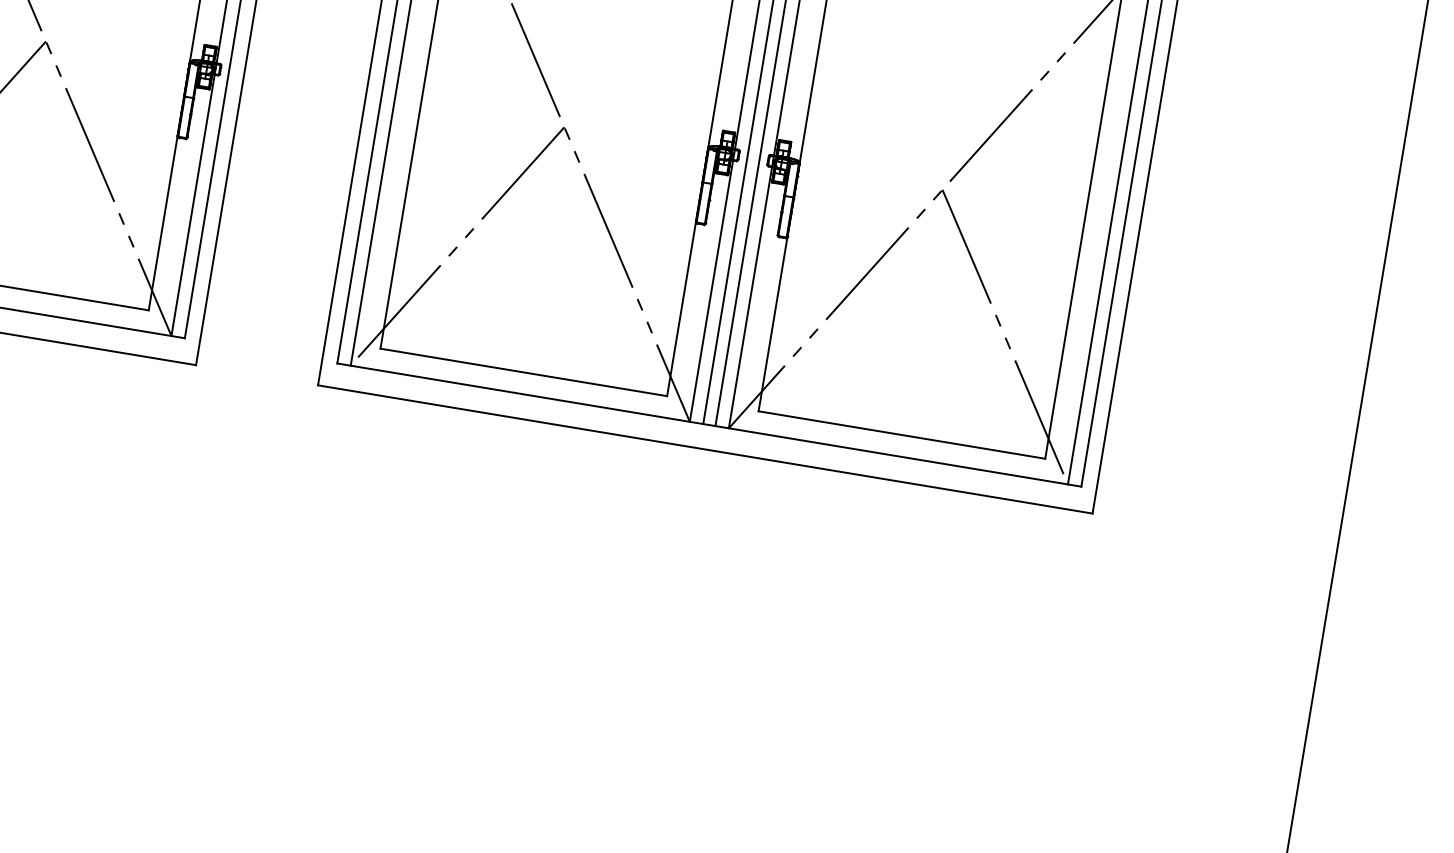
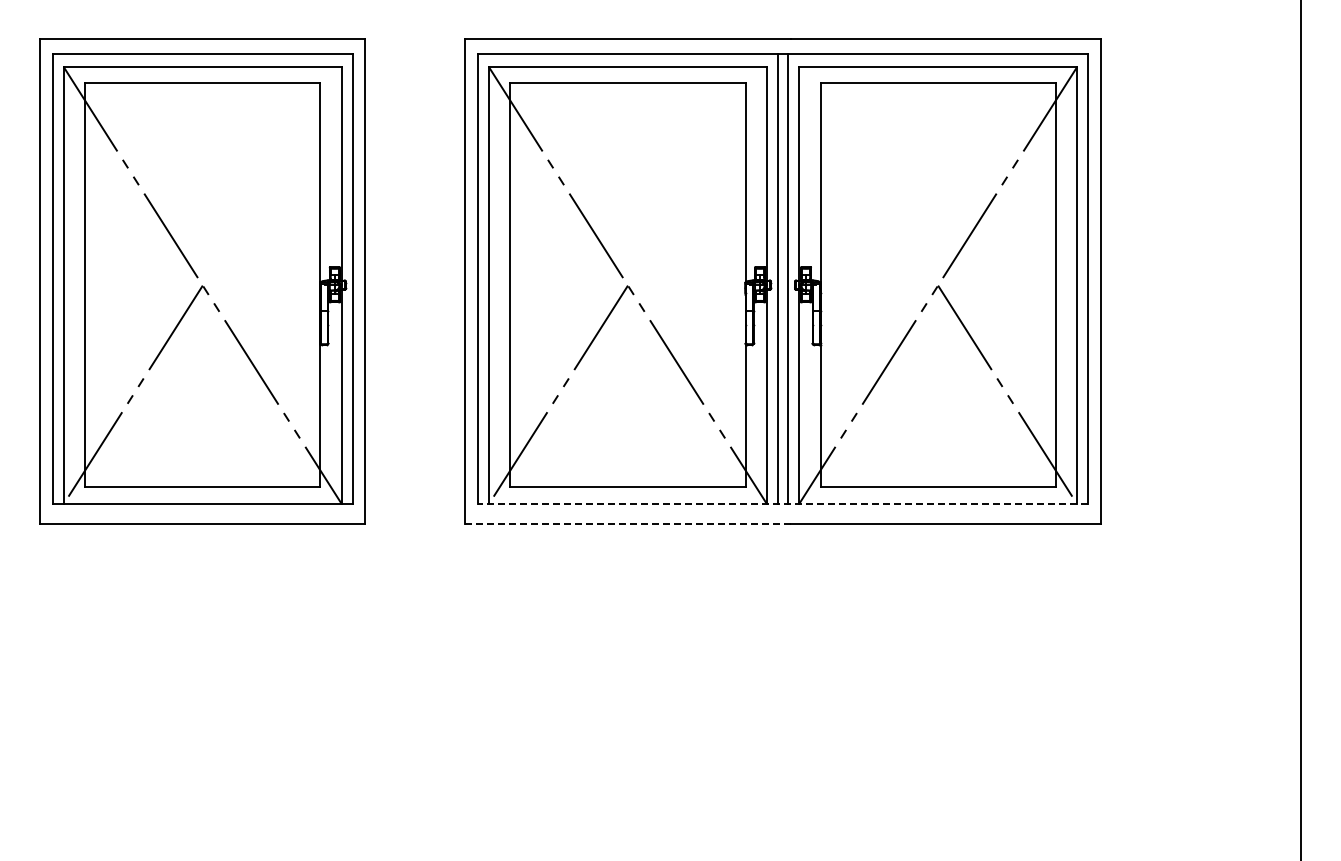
line: (515, 418) -> (627, 524), solid -> dashed
line: (708, 425) -> (782, 504), solid -> dashed

